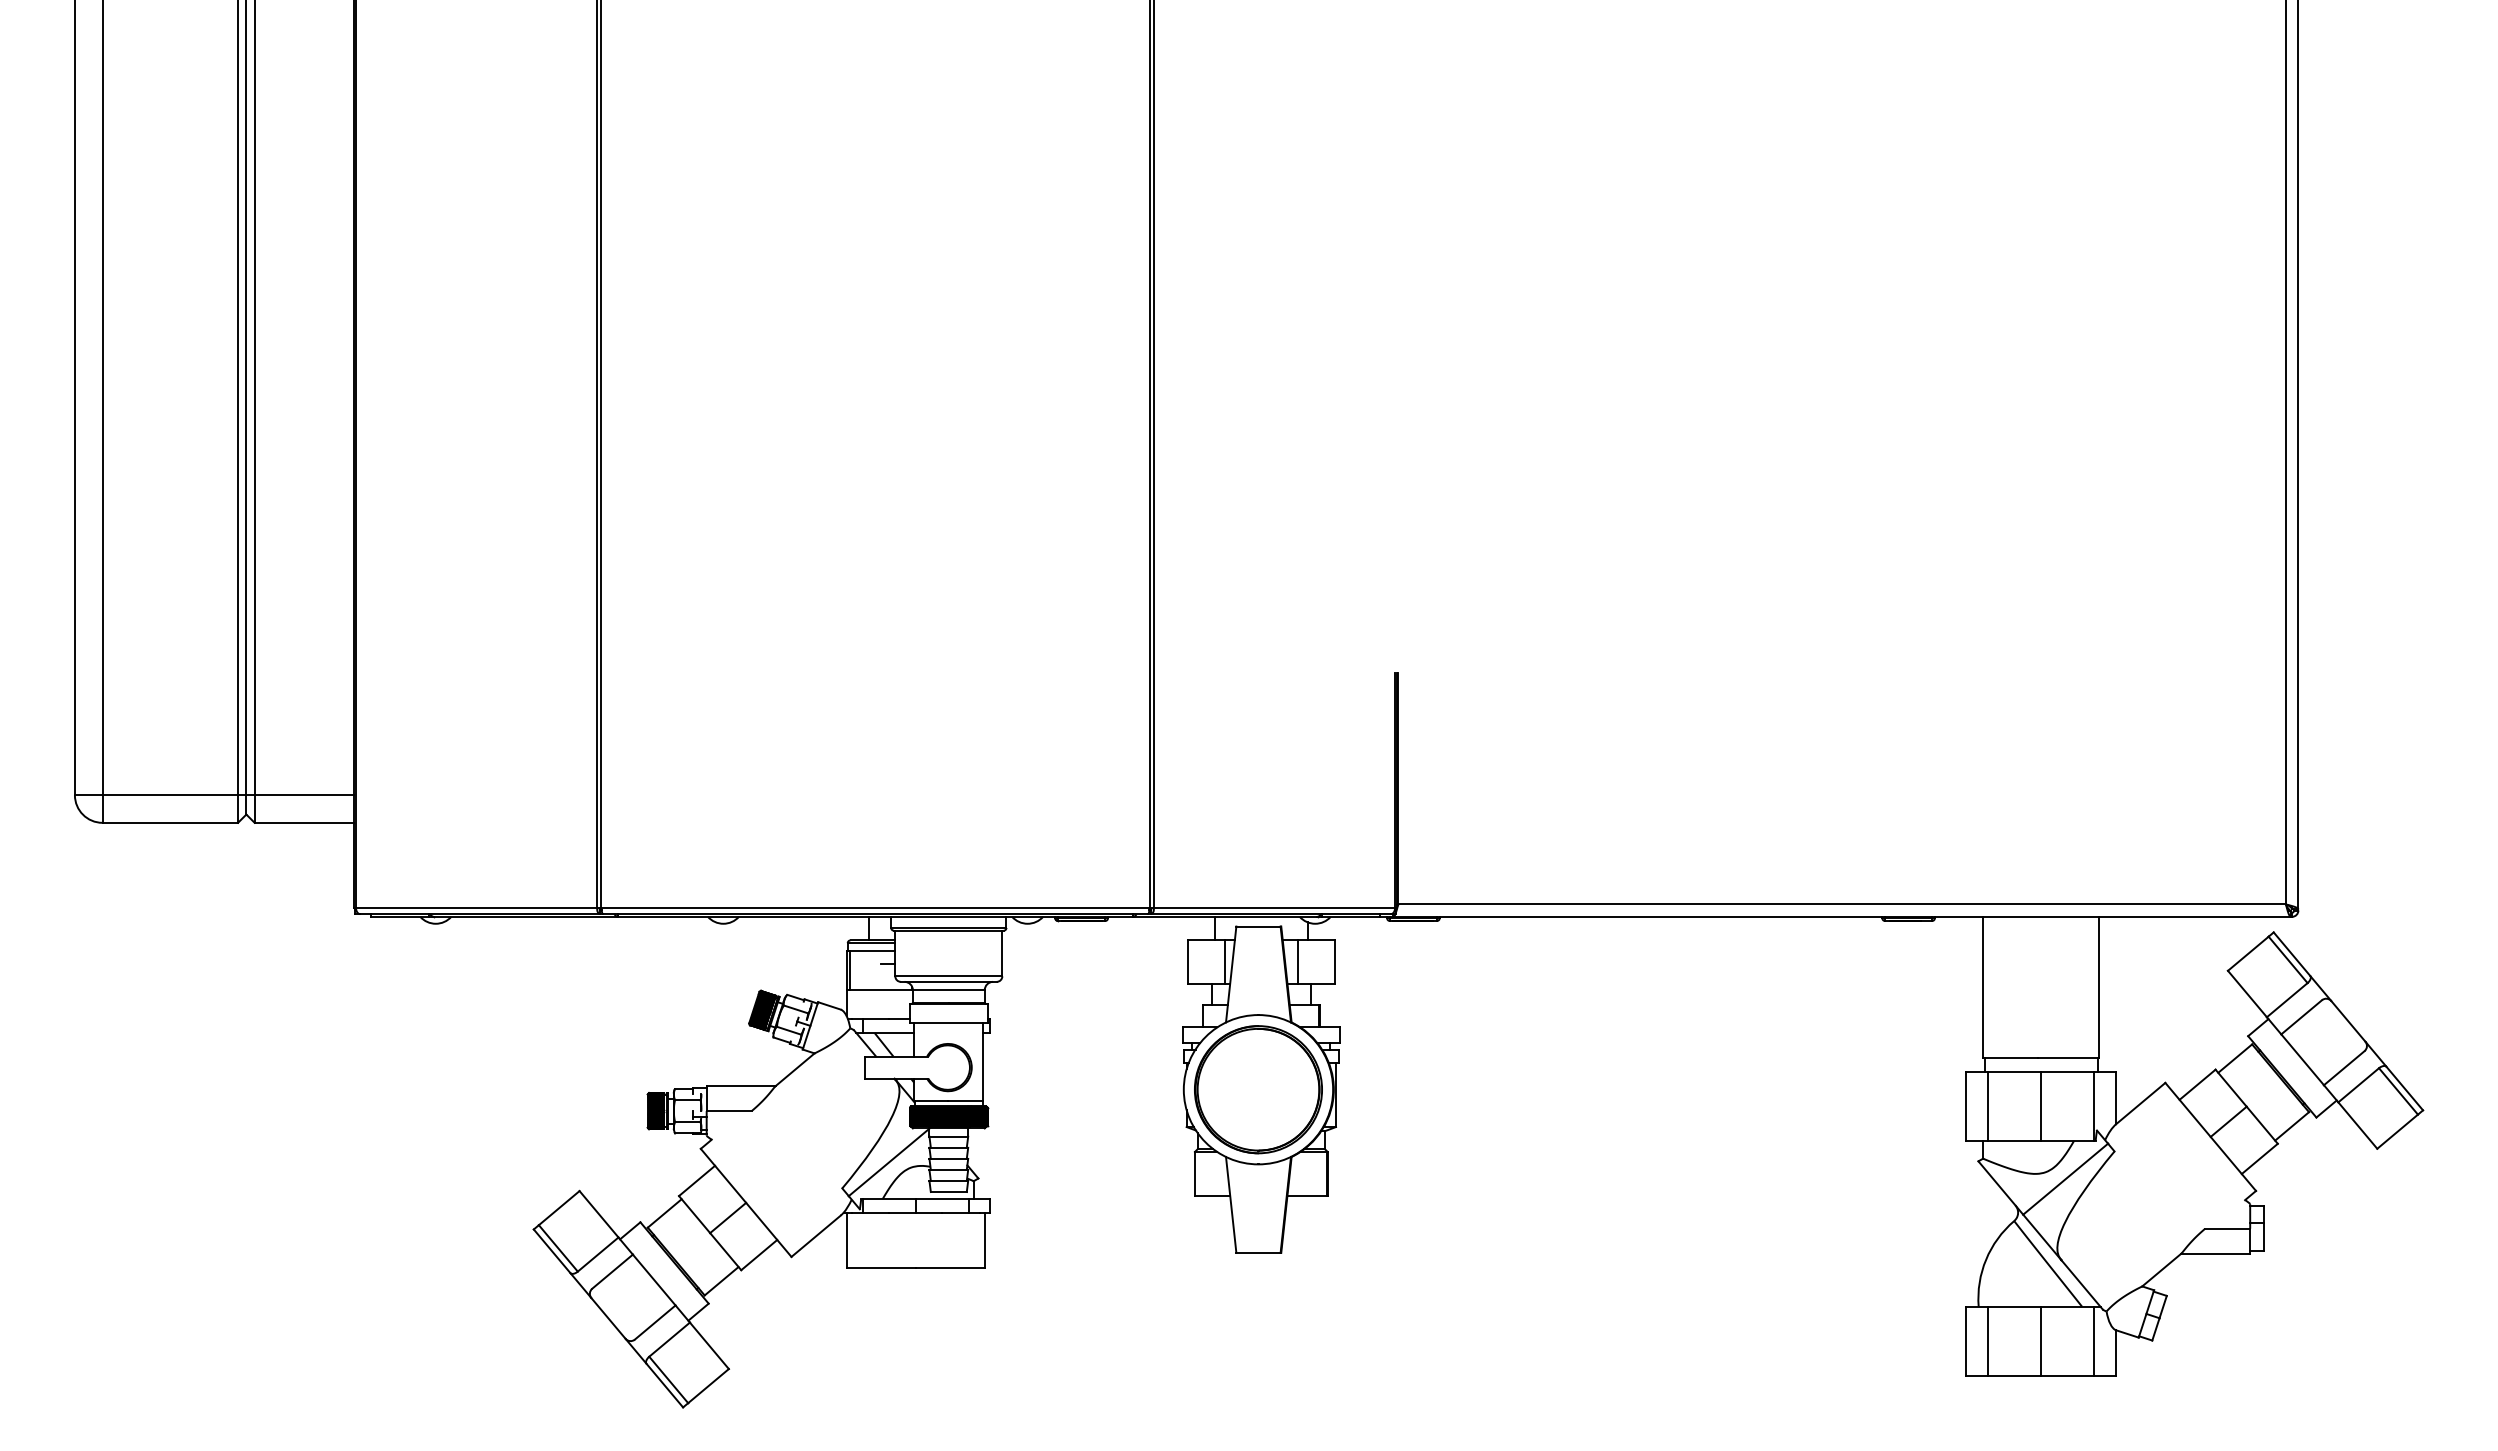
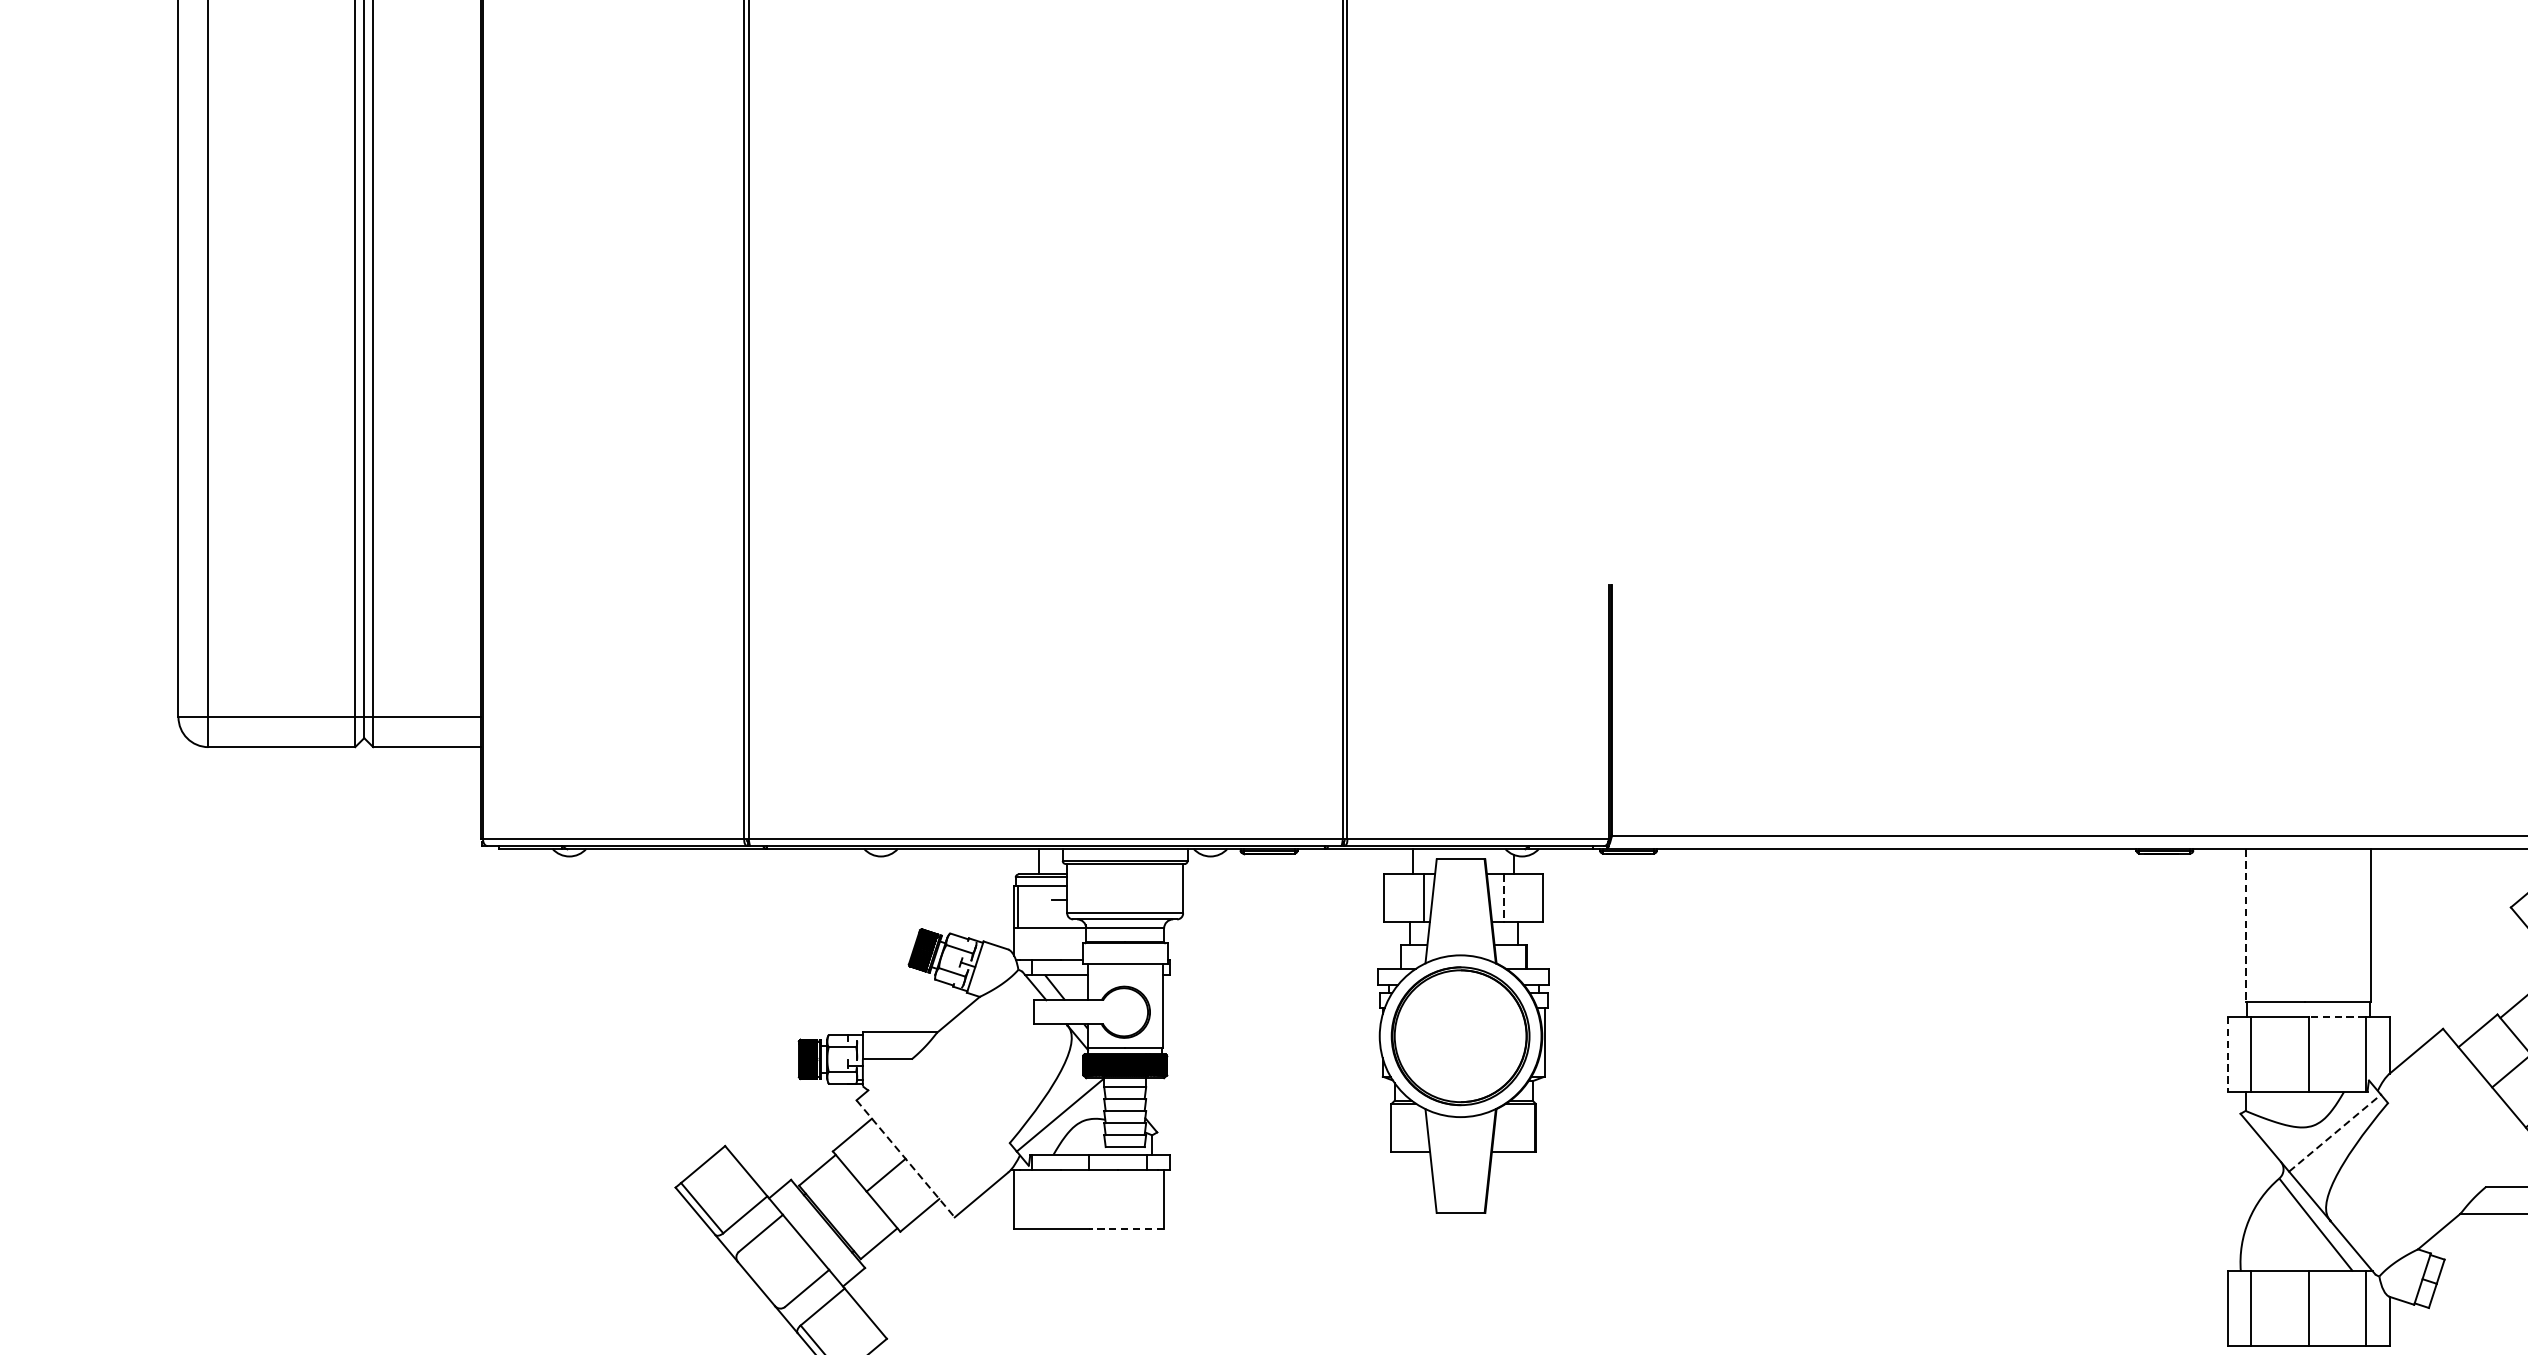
line: (1298, 962) -> (1503, 898), solid -> dashed
line: (1983, 987) -> (2246, 925), solid -> dashed
line: (2067, 1071) -> (2337, 1016), solid -> dashed
line: (1966, 1106) -> (2227, 1054), solid -> dashed
line: (2066, 1178) -> (2335, 1132), solid -> dashed
line: (746, 1202) -> (906, 1158), solid -> dashed
line: (950, 1268) -> (1127, 1229), solid -> dashed

